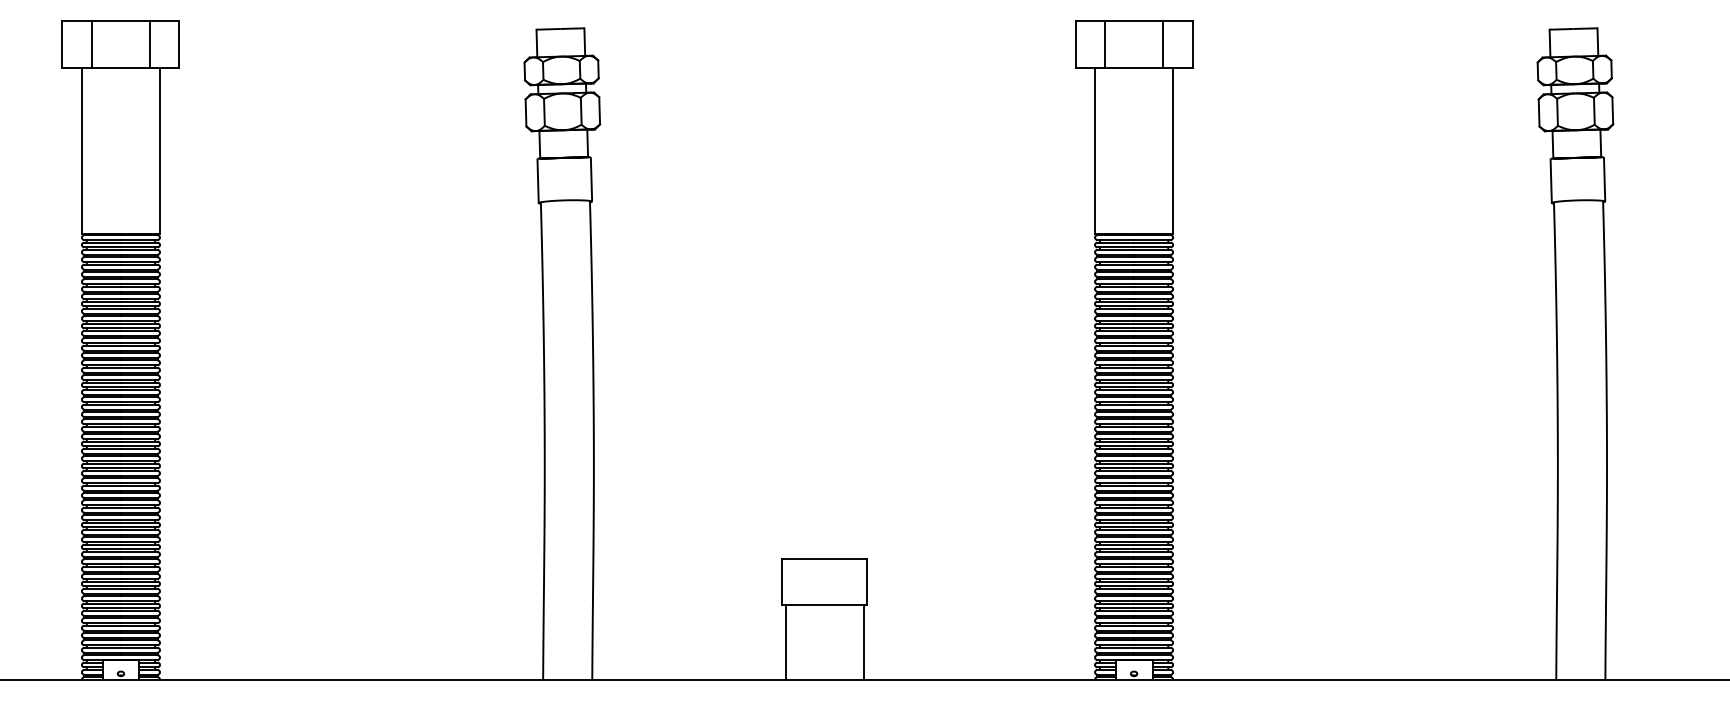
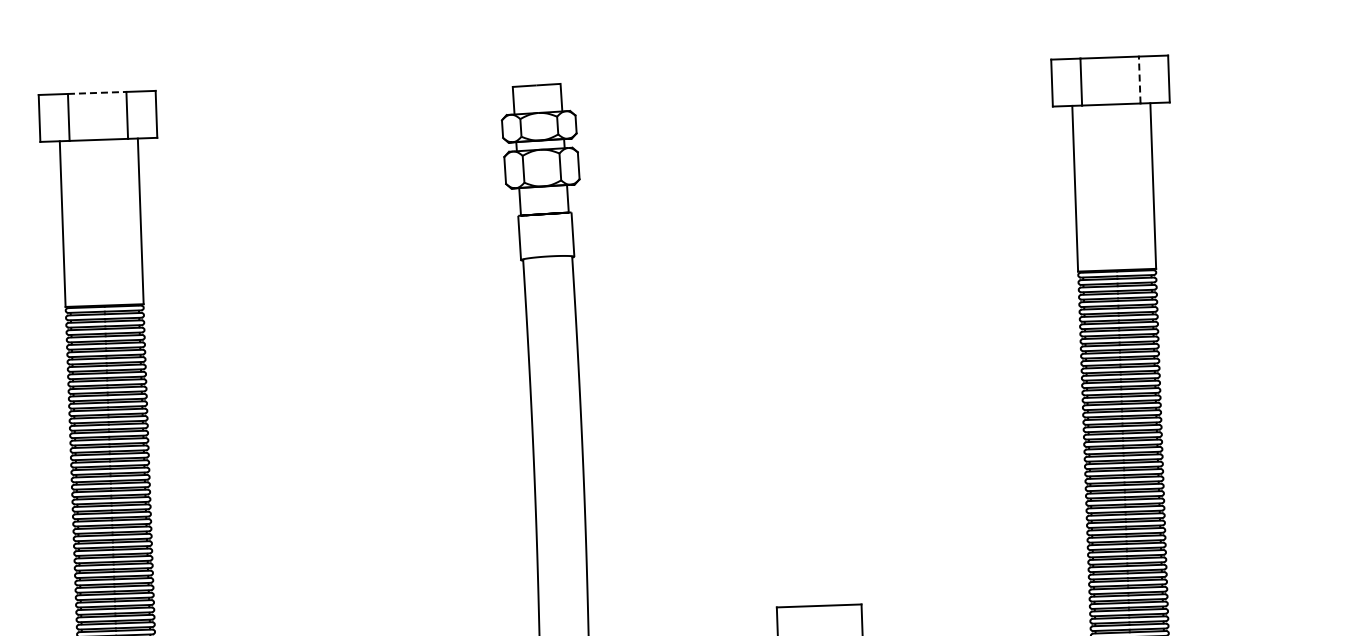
line: (121, 21) -> (97, 93), solid -> dashed
line: (1163, 44) -> (1139, 79), solid -> dashed

